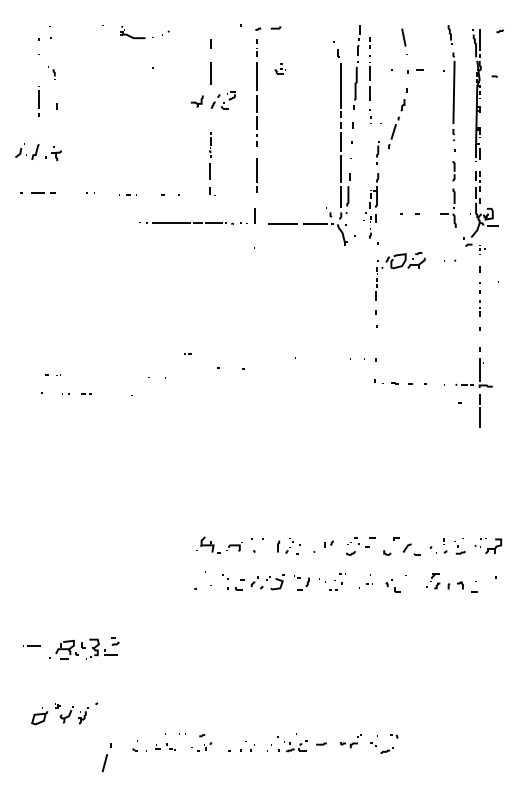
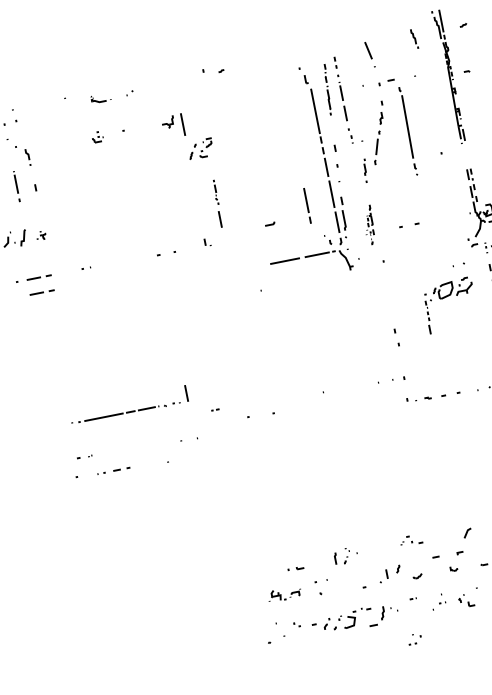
line: (275, 27) -> (269, 223), moved
part: (136, 32) -> (100, 98), size x0.6
line: (210, 43) -> (176, 94), removed
part: (356, 67) -> (327, 89), size x0.6
part: (279, 68) -> (96, 136), moved
part: (51, 72) -> (23, 155), size x1.6
line: (256, 90) -> (231, 132), removed
part: (476, 95) -> (449, 77), moved
part: (453, 96) -> (407, 131), moved
part: (197, 101) -> (168, 122), moved
part: (53, 153) -> (41, 235), size x0.6
part: (210, 155) -> (217, 203), moved
line: (256, 175) -> (307, 205), moved
part: (127, 194) -> (123, 262), removed
part: (448, 194) -> (444, 198), removed
part: (371, 205) -> (369, 224), size x0.6
line: (43, 207) -> (42, 291), added
part: (197, 216) -> (128, 405), moved
part: (397, 268) -> (446, 297), moved
part: (86, 393) -> (121, 469), size x1.6
part: (358, 542) -> (411, 540), moved
part: (328, 543) -> (393, 571), size x1.6
part: (219, 544) -> (284, 593), size x0.7
part: (288, 545) -> (345, 555), moved
line: (406, 547) -> (466, 532), moved
part: (301, 582) -> (374, 615), size x1.4
part: (335, 585) -> (414, 639), moved
part: (234, 588) -> (295, 568), moved

